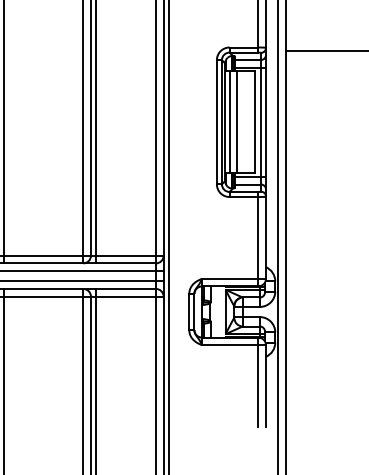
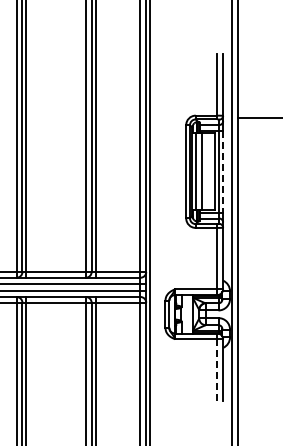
line: (266, 123) -> (223, 172), solid -> dashed
line: (258, 385) -> (217, 369), solid -> dashed

